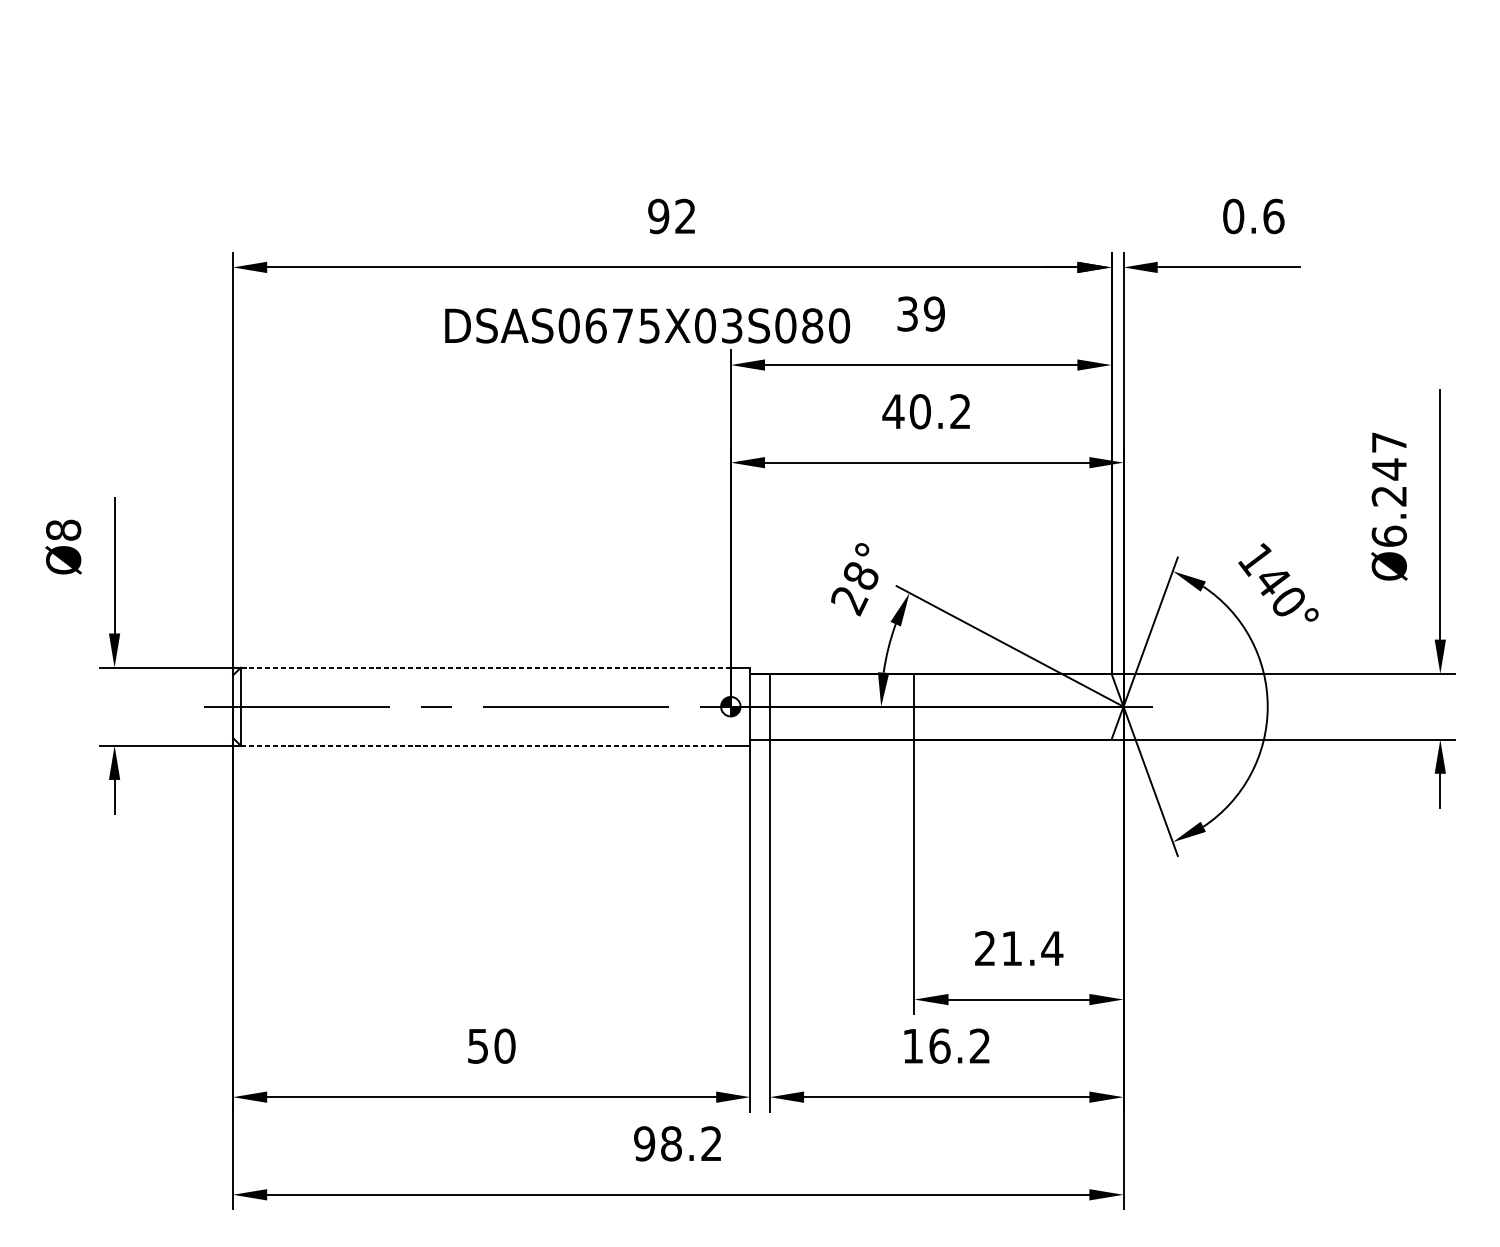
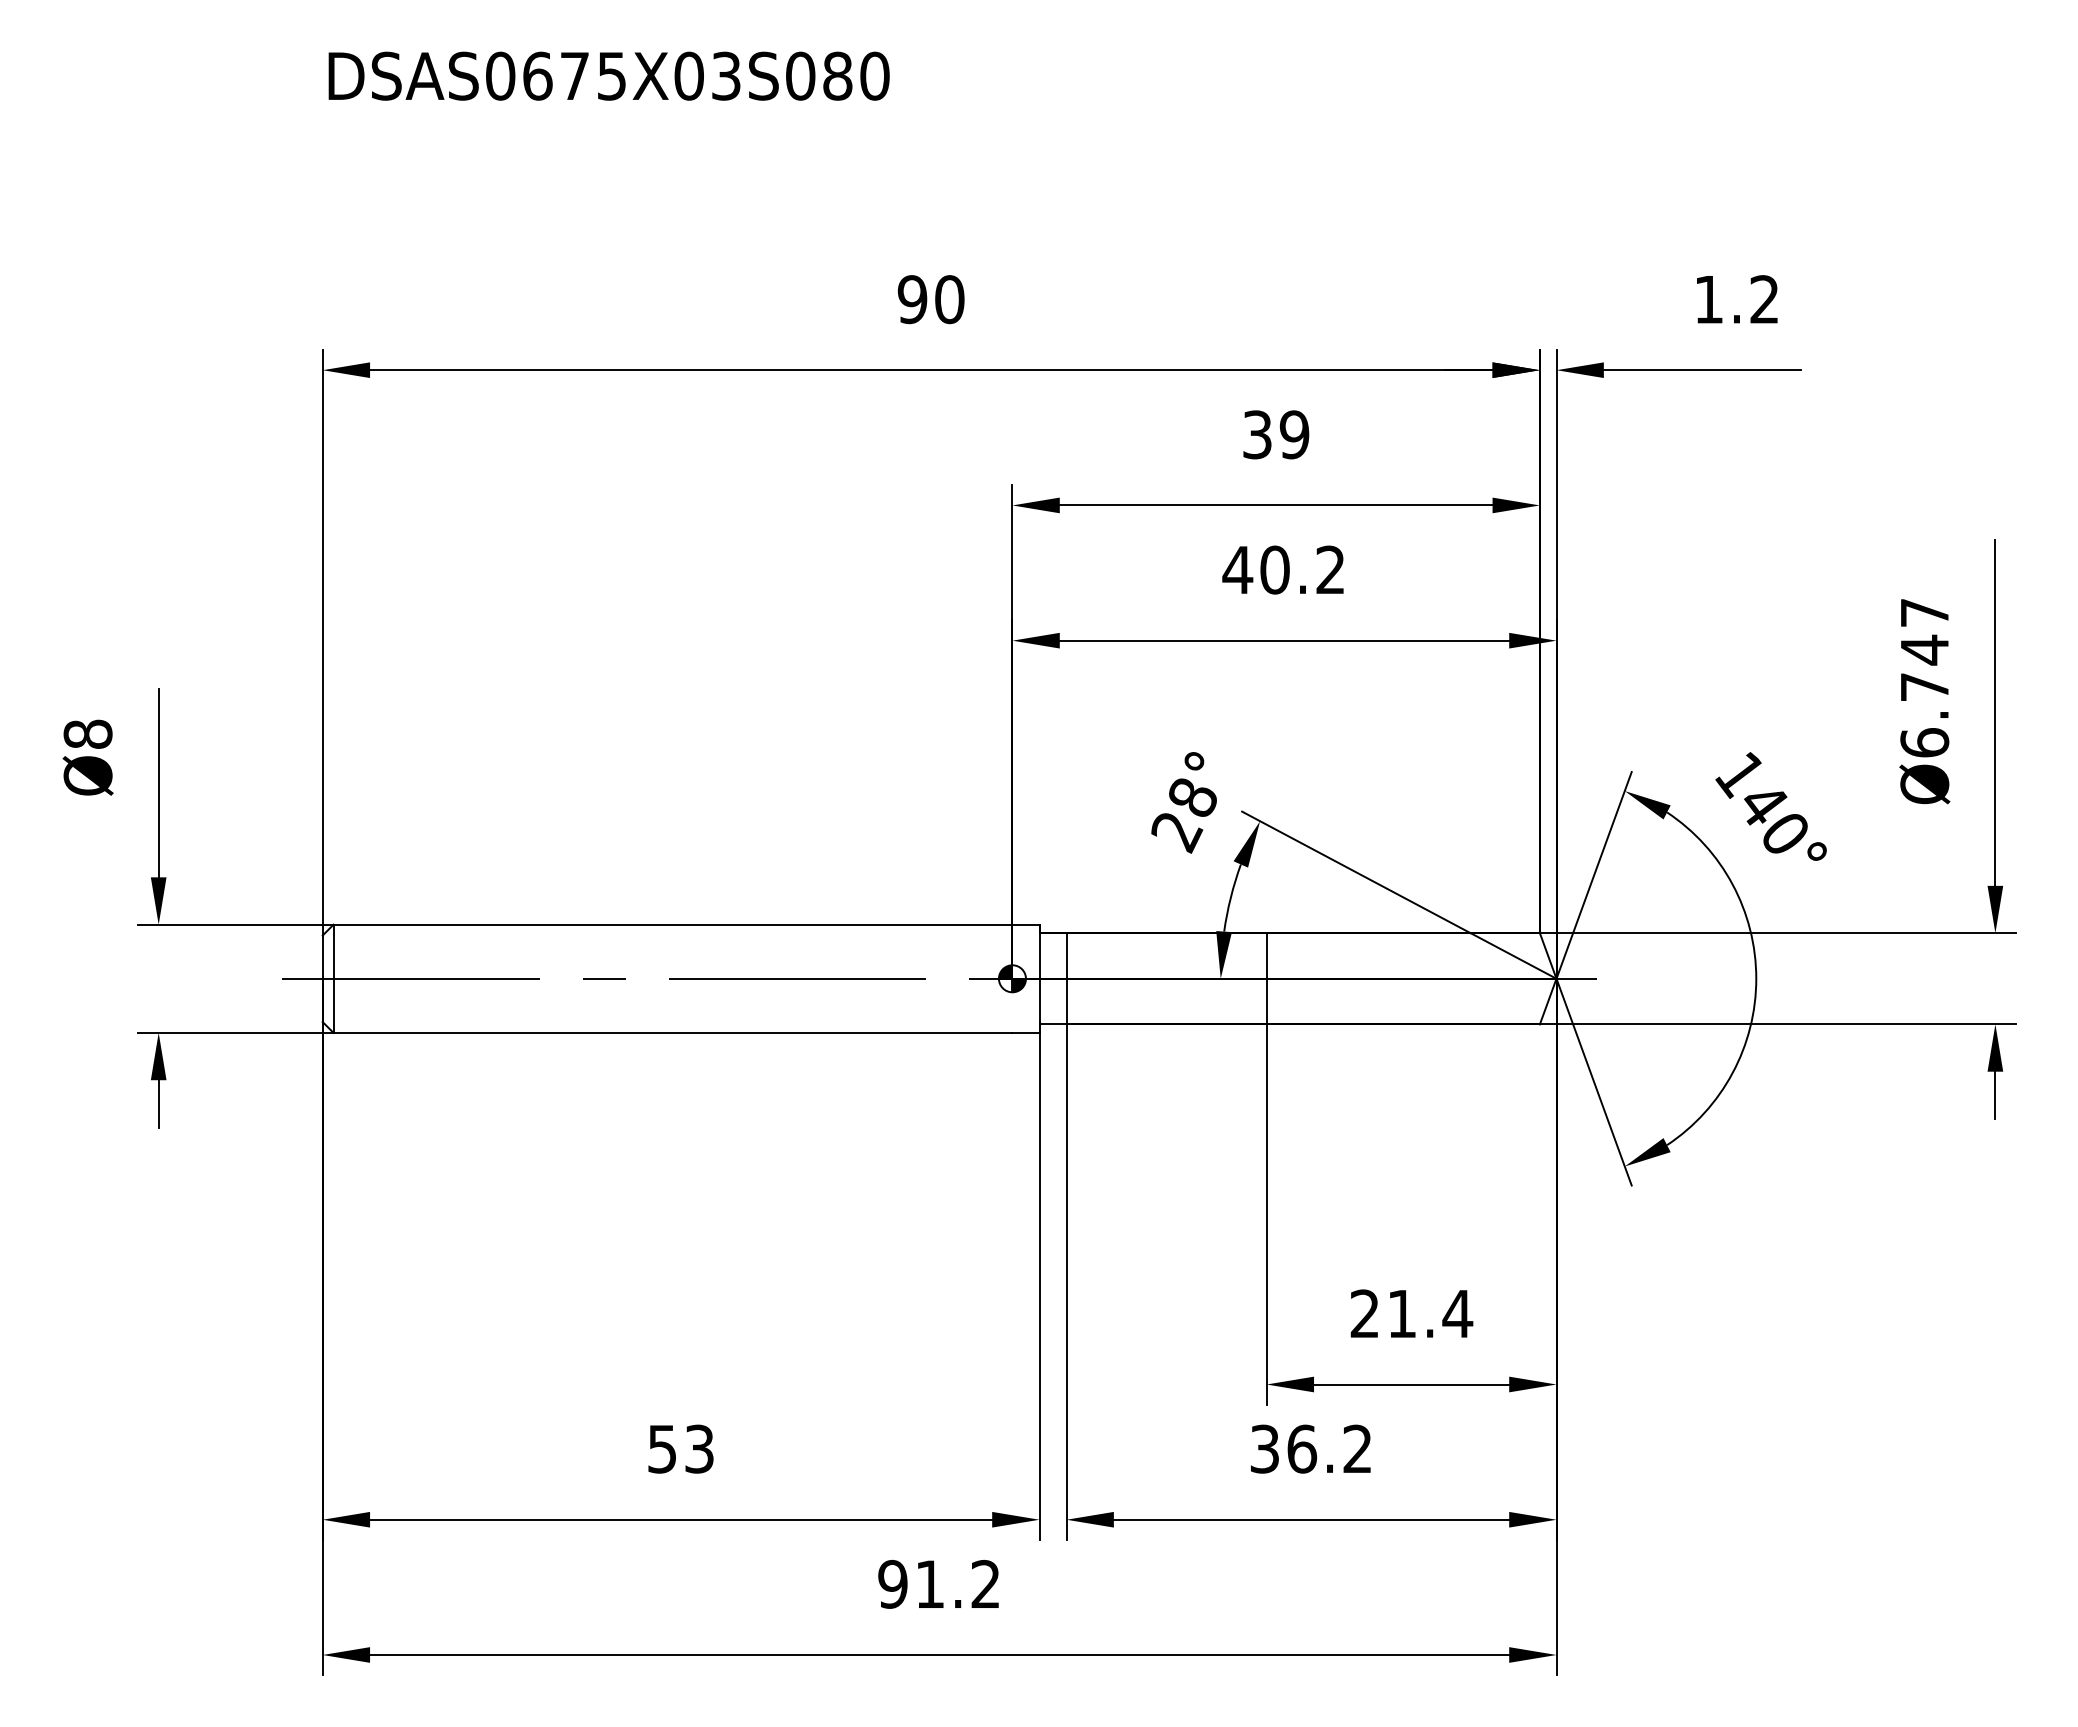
text: (685, 216) -> (949, 299), 92 -> 90
text: (1253, 216) -> (1736, 299), 0.6 -> 1.2
text: (647, 325) -> (608, 75), moved
text: (1389, 496) -> (1924, 687), Ø6.247 -> Ø6.747
line: (485, 667) -> (672, 924), dashed -> solid
line: (486, 745) -> (673, 1032), dashed -> solid
text: (504, 1045) -> (699, 1448), 50 -> 53
text: (912, 1045) -> (1264, 1448), 16.2 -> 36.2
text: (670, 1143) -> (929, 1583), 98.2 -> 91.2

